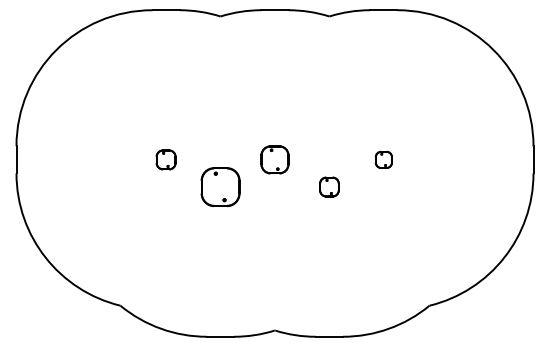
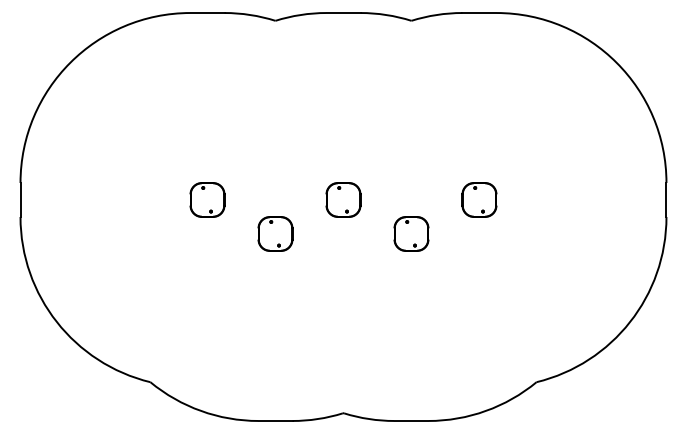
part: (165, 159) -> (206, 199), size x1.43
part: (383, 159) -> (479, 199), size x1.67
part: (220, 186) -> (275, 233), size x0.71
part: (329, 186) -> (411, 233), size x1.43

